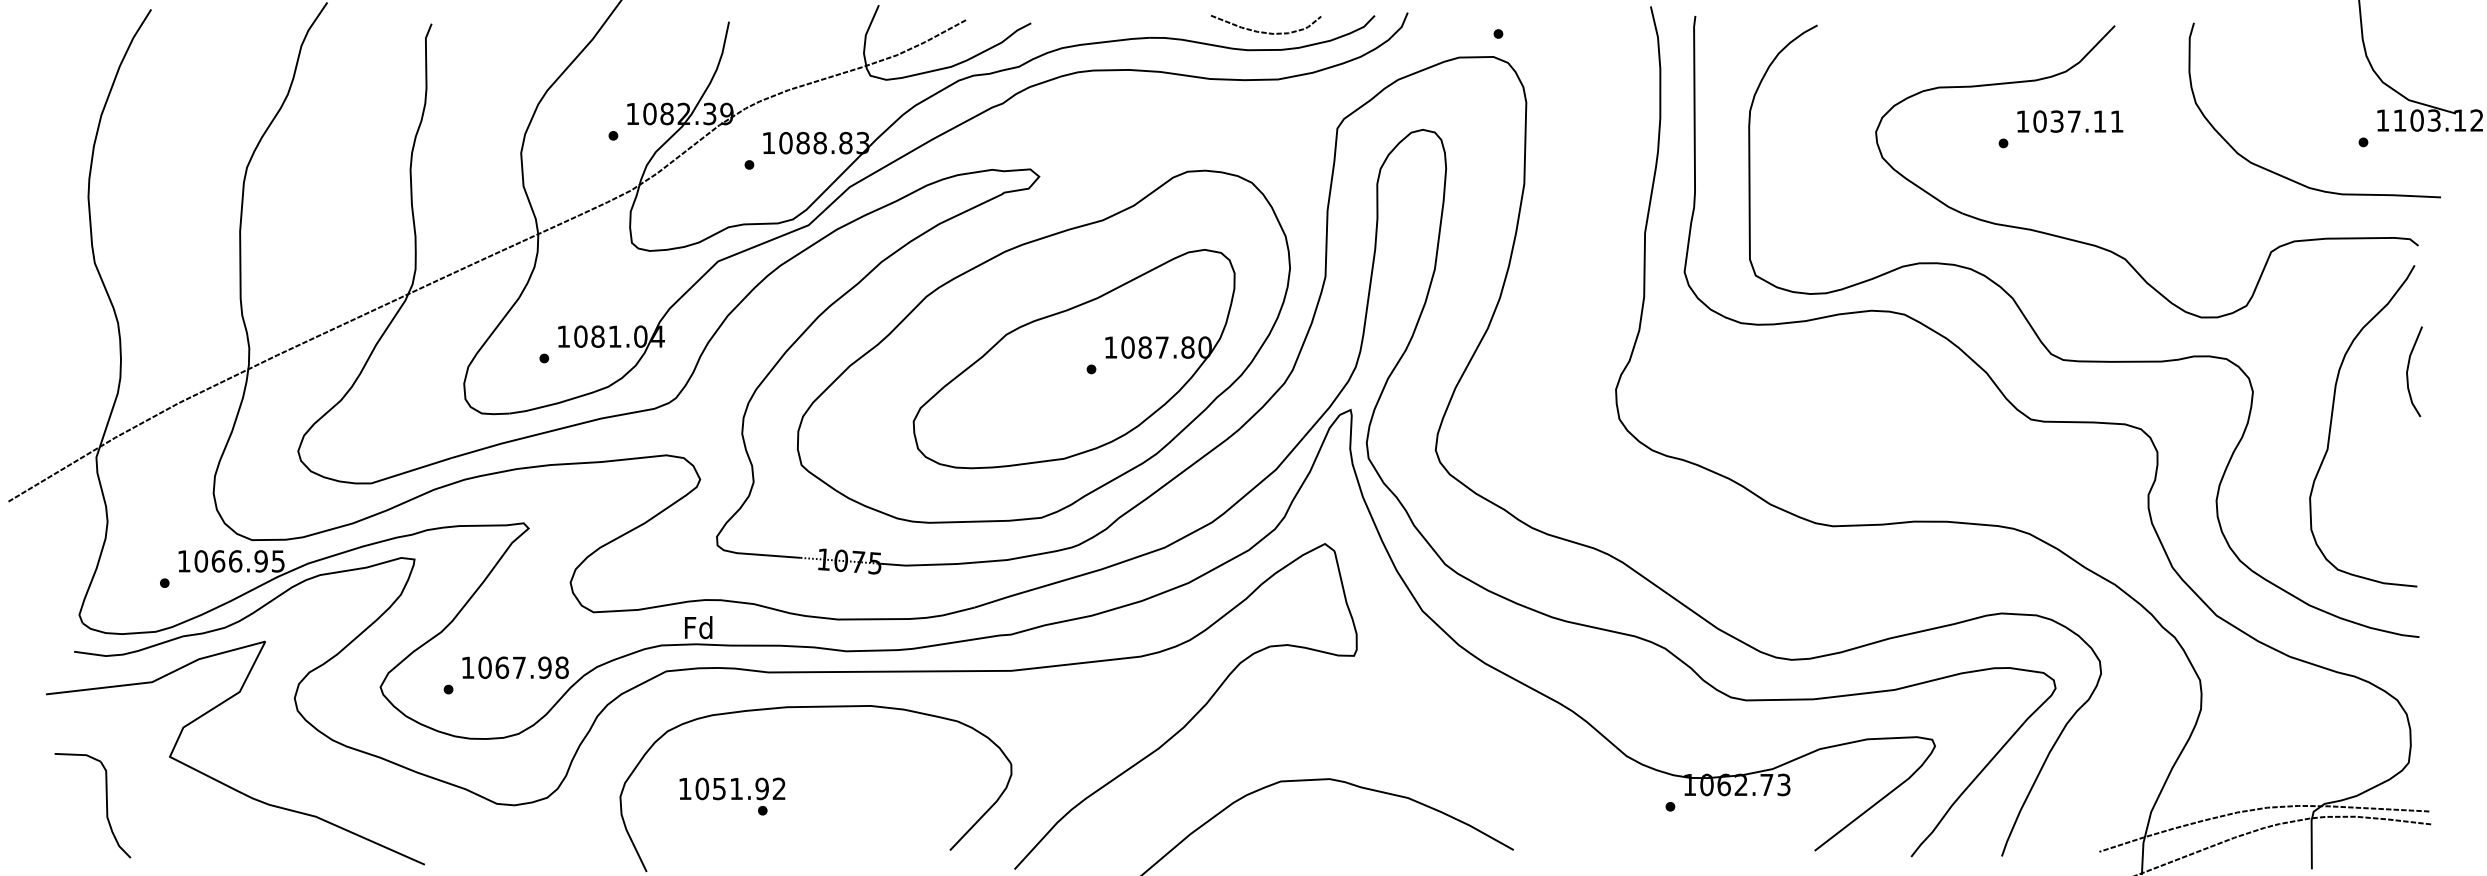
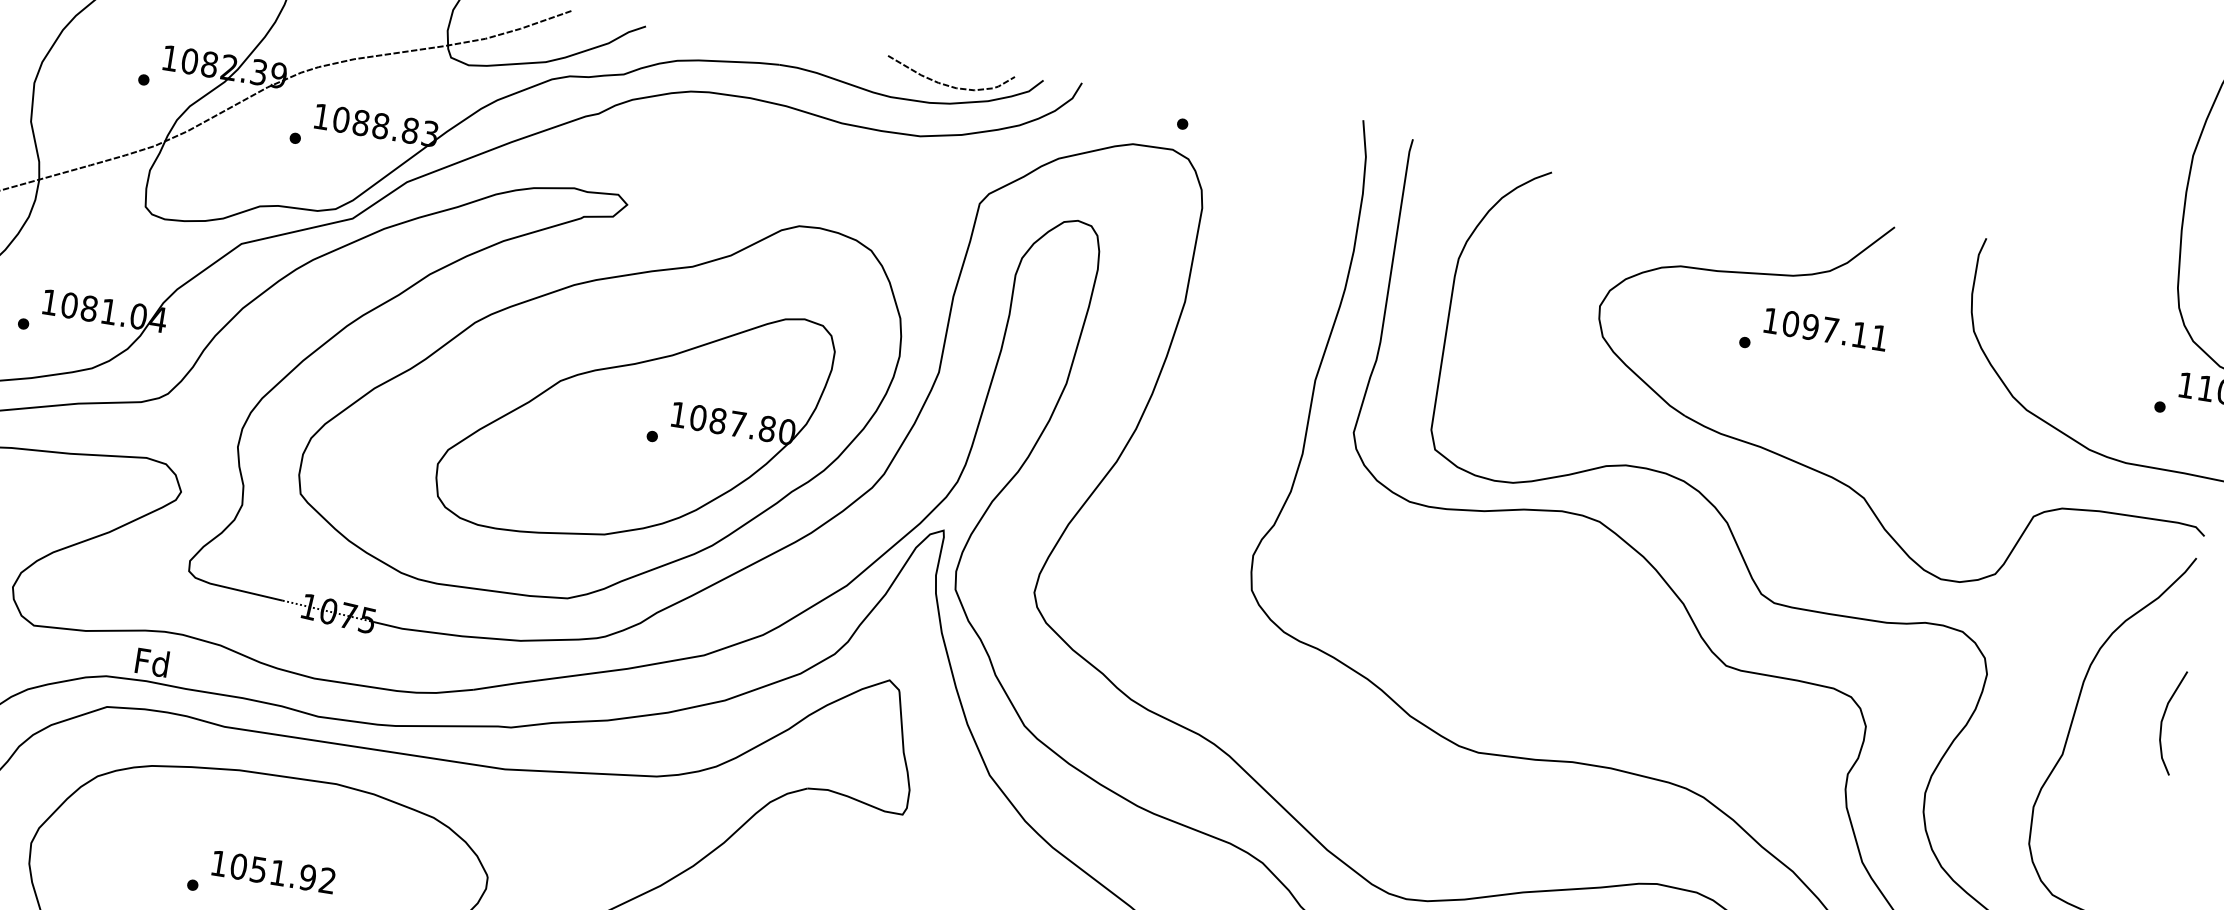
curve: (1264, 31) -> (946, 83), moved
text: (2056, 121) -> (1809, 326), 1037.11 -> 1097.11
curve: (2408, 371) -> (2163, 720), moved
text: (732, 788) -> (273, 871), moved

